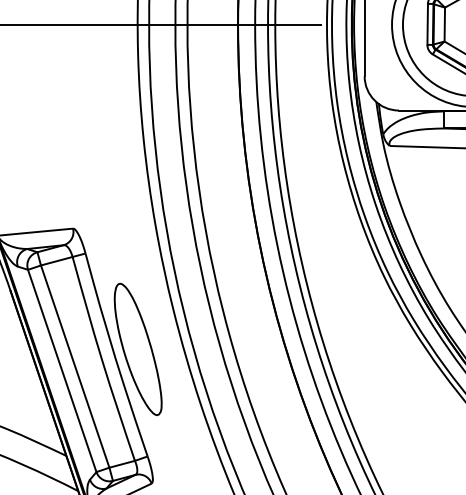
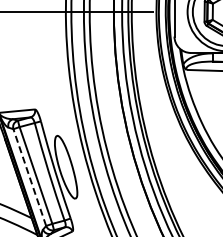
line: (61, 370) -> (29, 177), solid -> dashed

